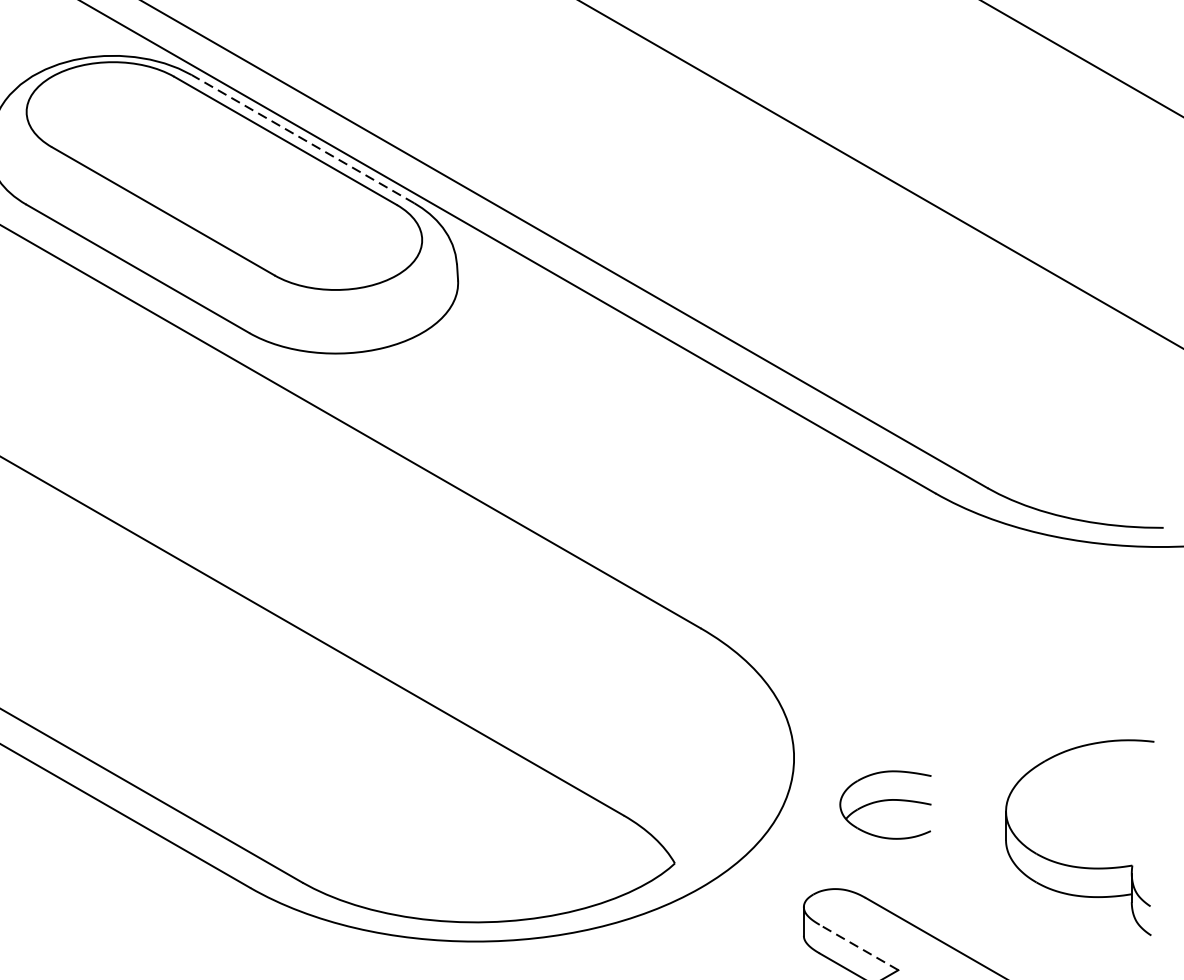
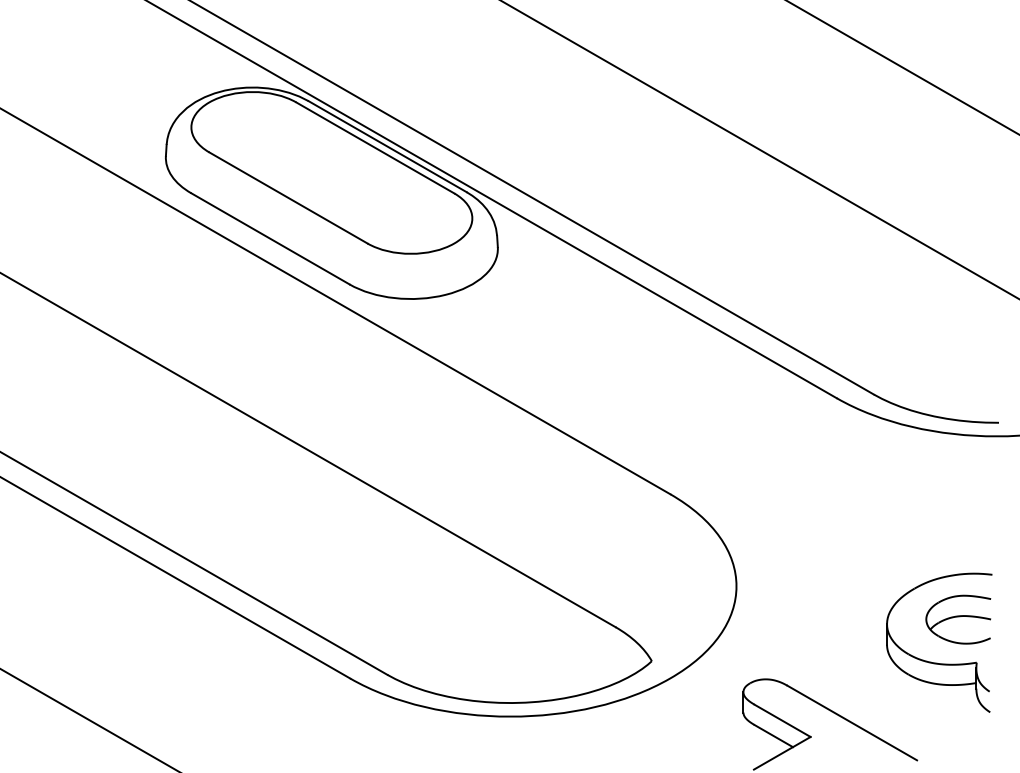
line: (302, 138) -> (387, 146), dashed -> solid
part: (885, 804) -> (958, 619), moved
line: (858, 946) -> (782, 720), dashed -> solid

